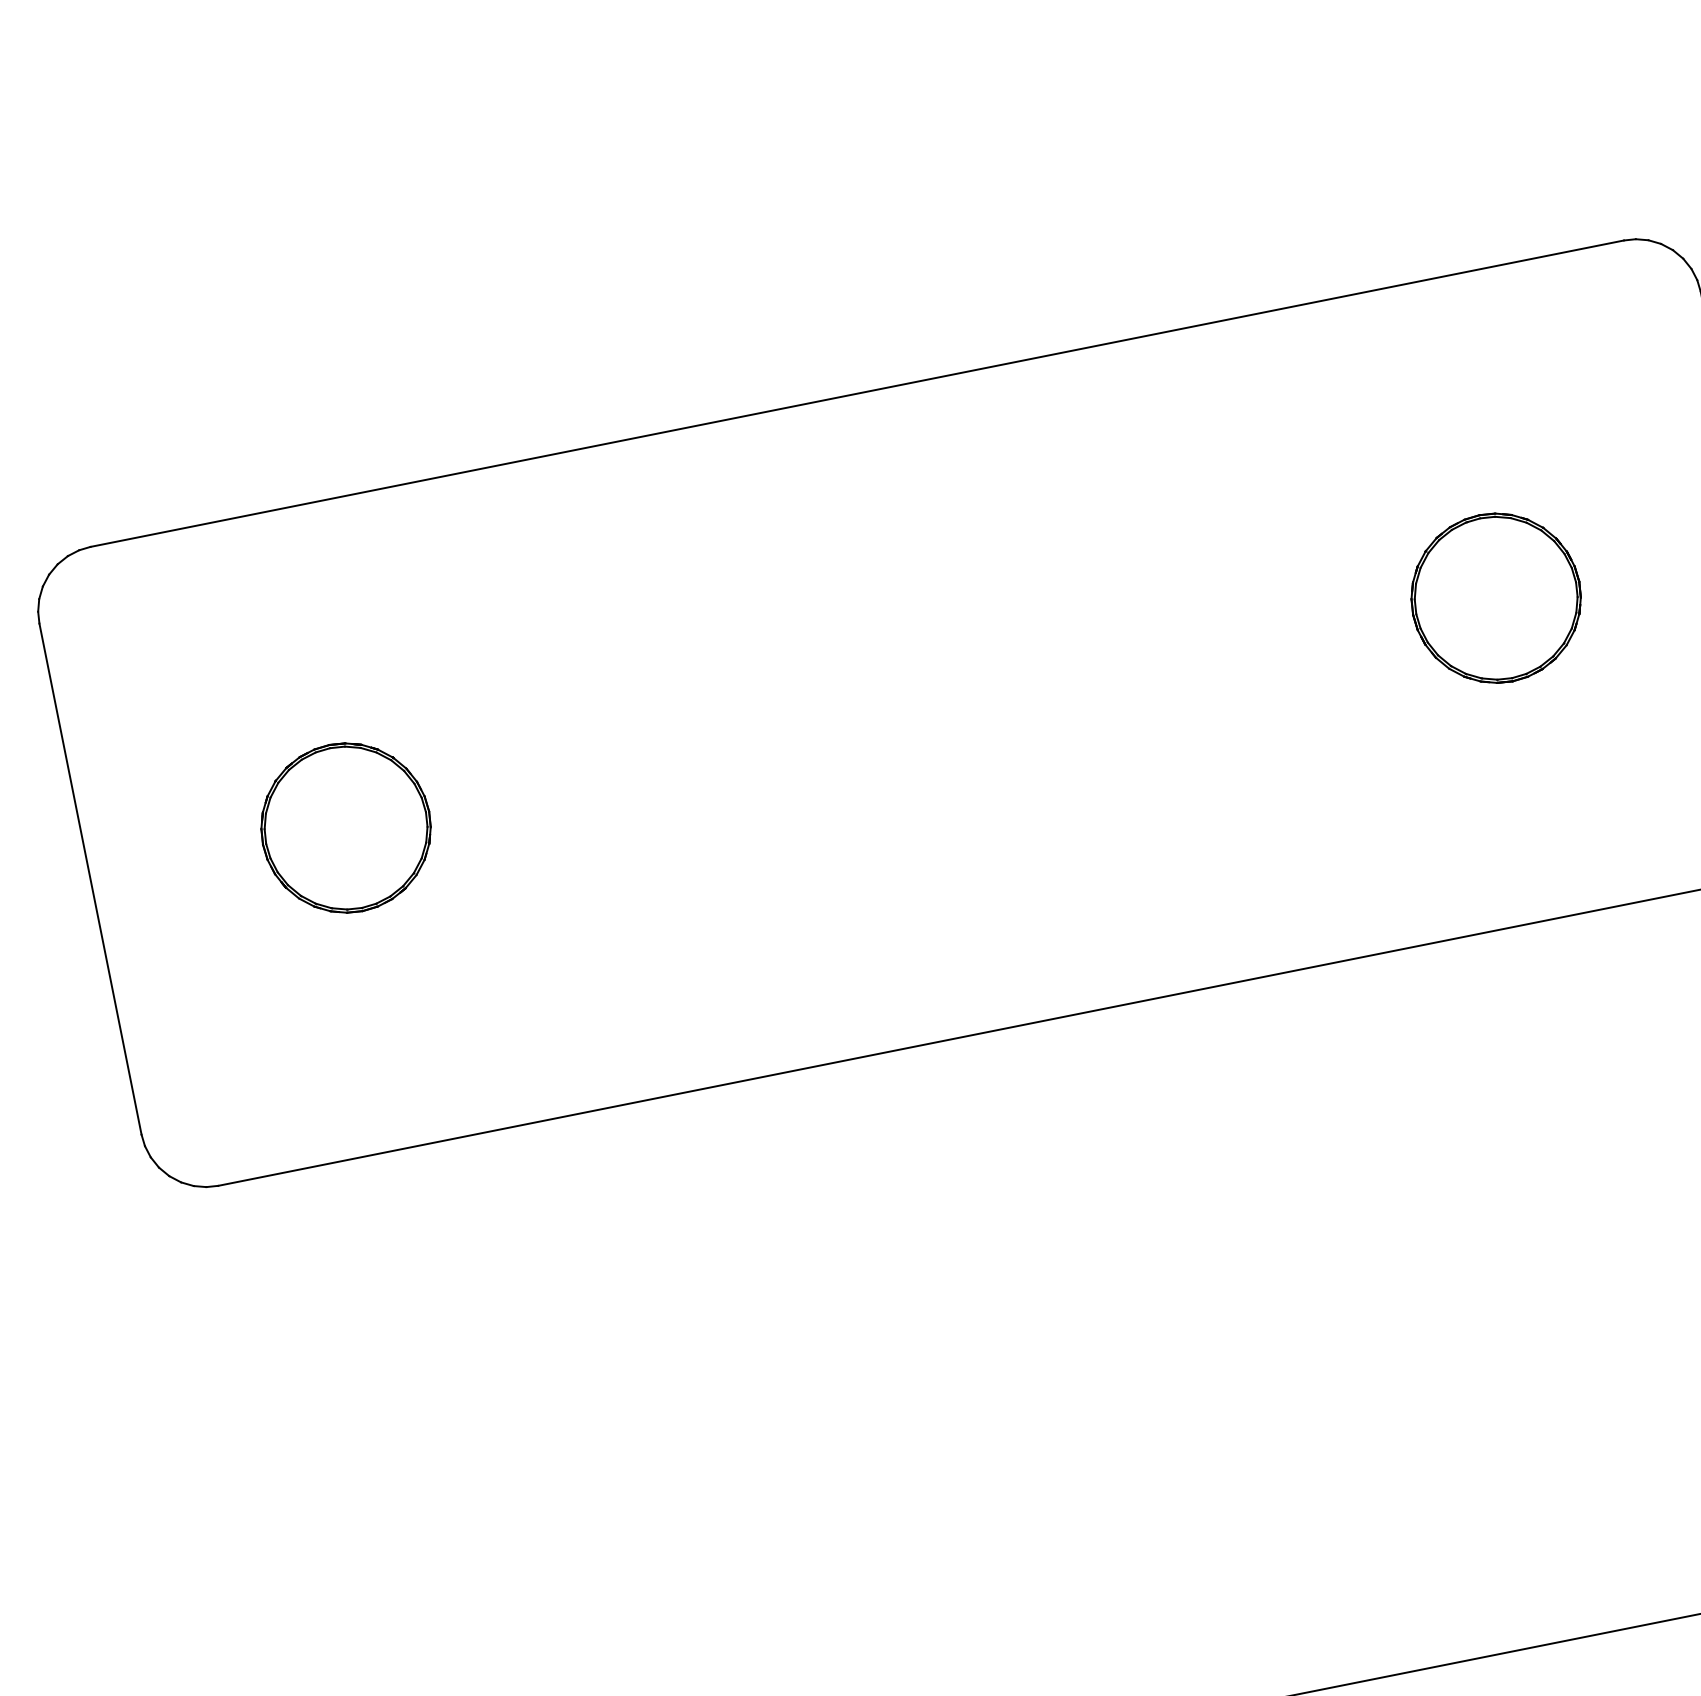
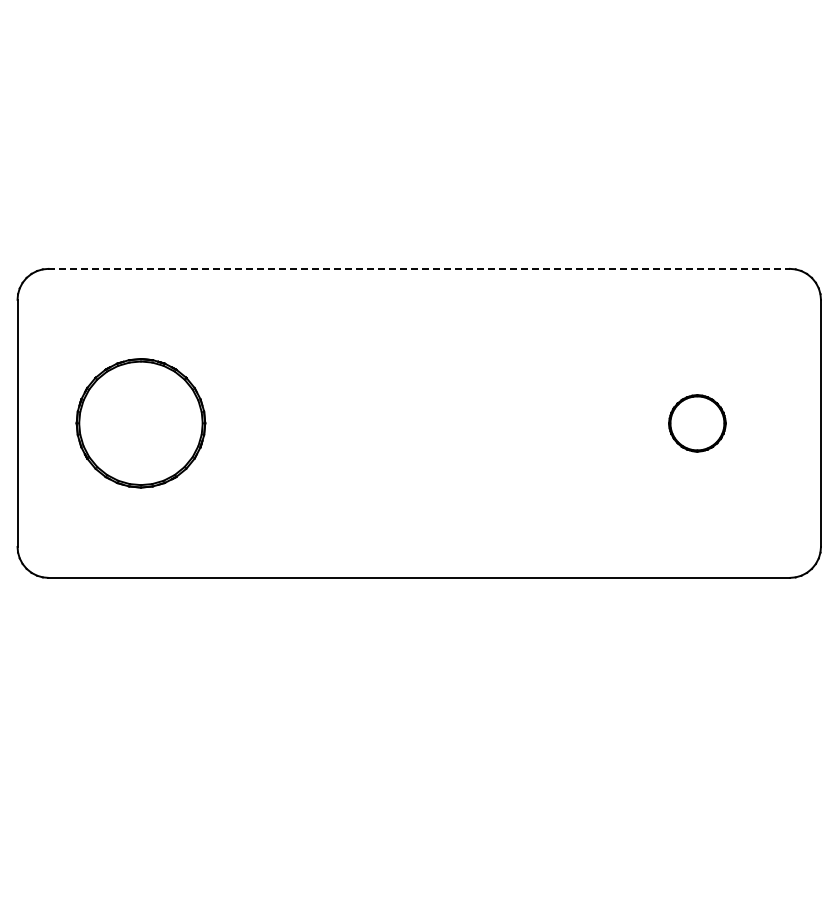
line: (857, 392) -> (419, 268), solid -> dashed
part: (1496, 598) -> (697, 423), size x0.7
part: (346, 828) -> (141, 423), size x1.6

